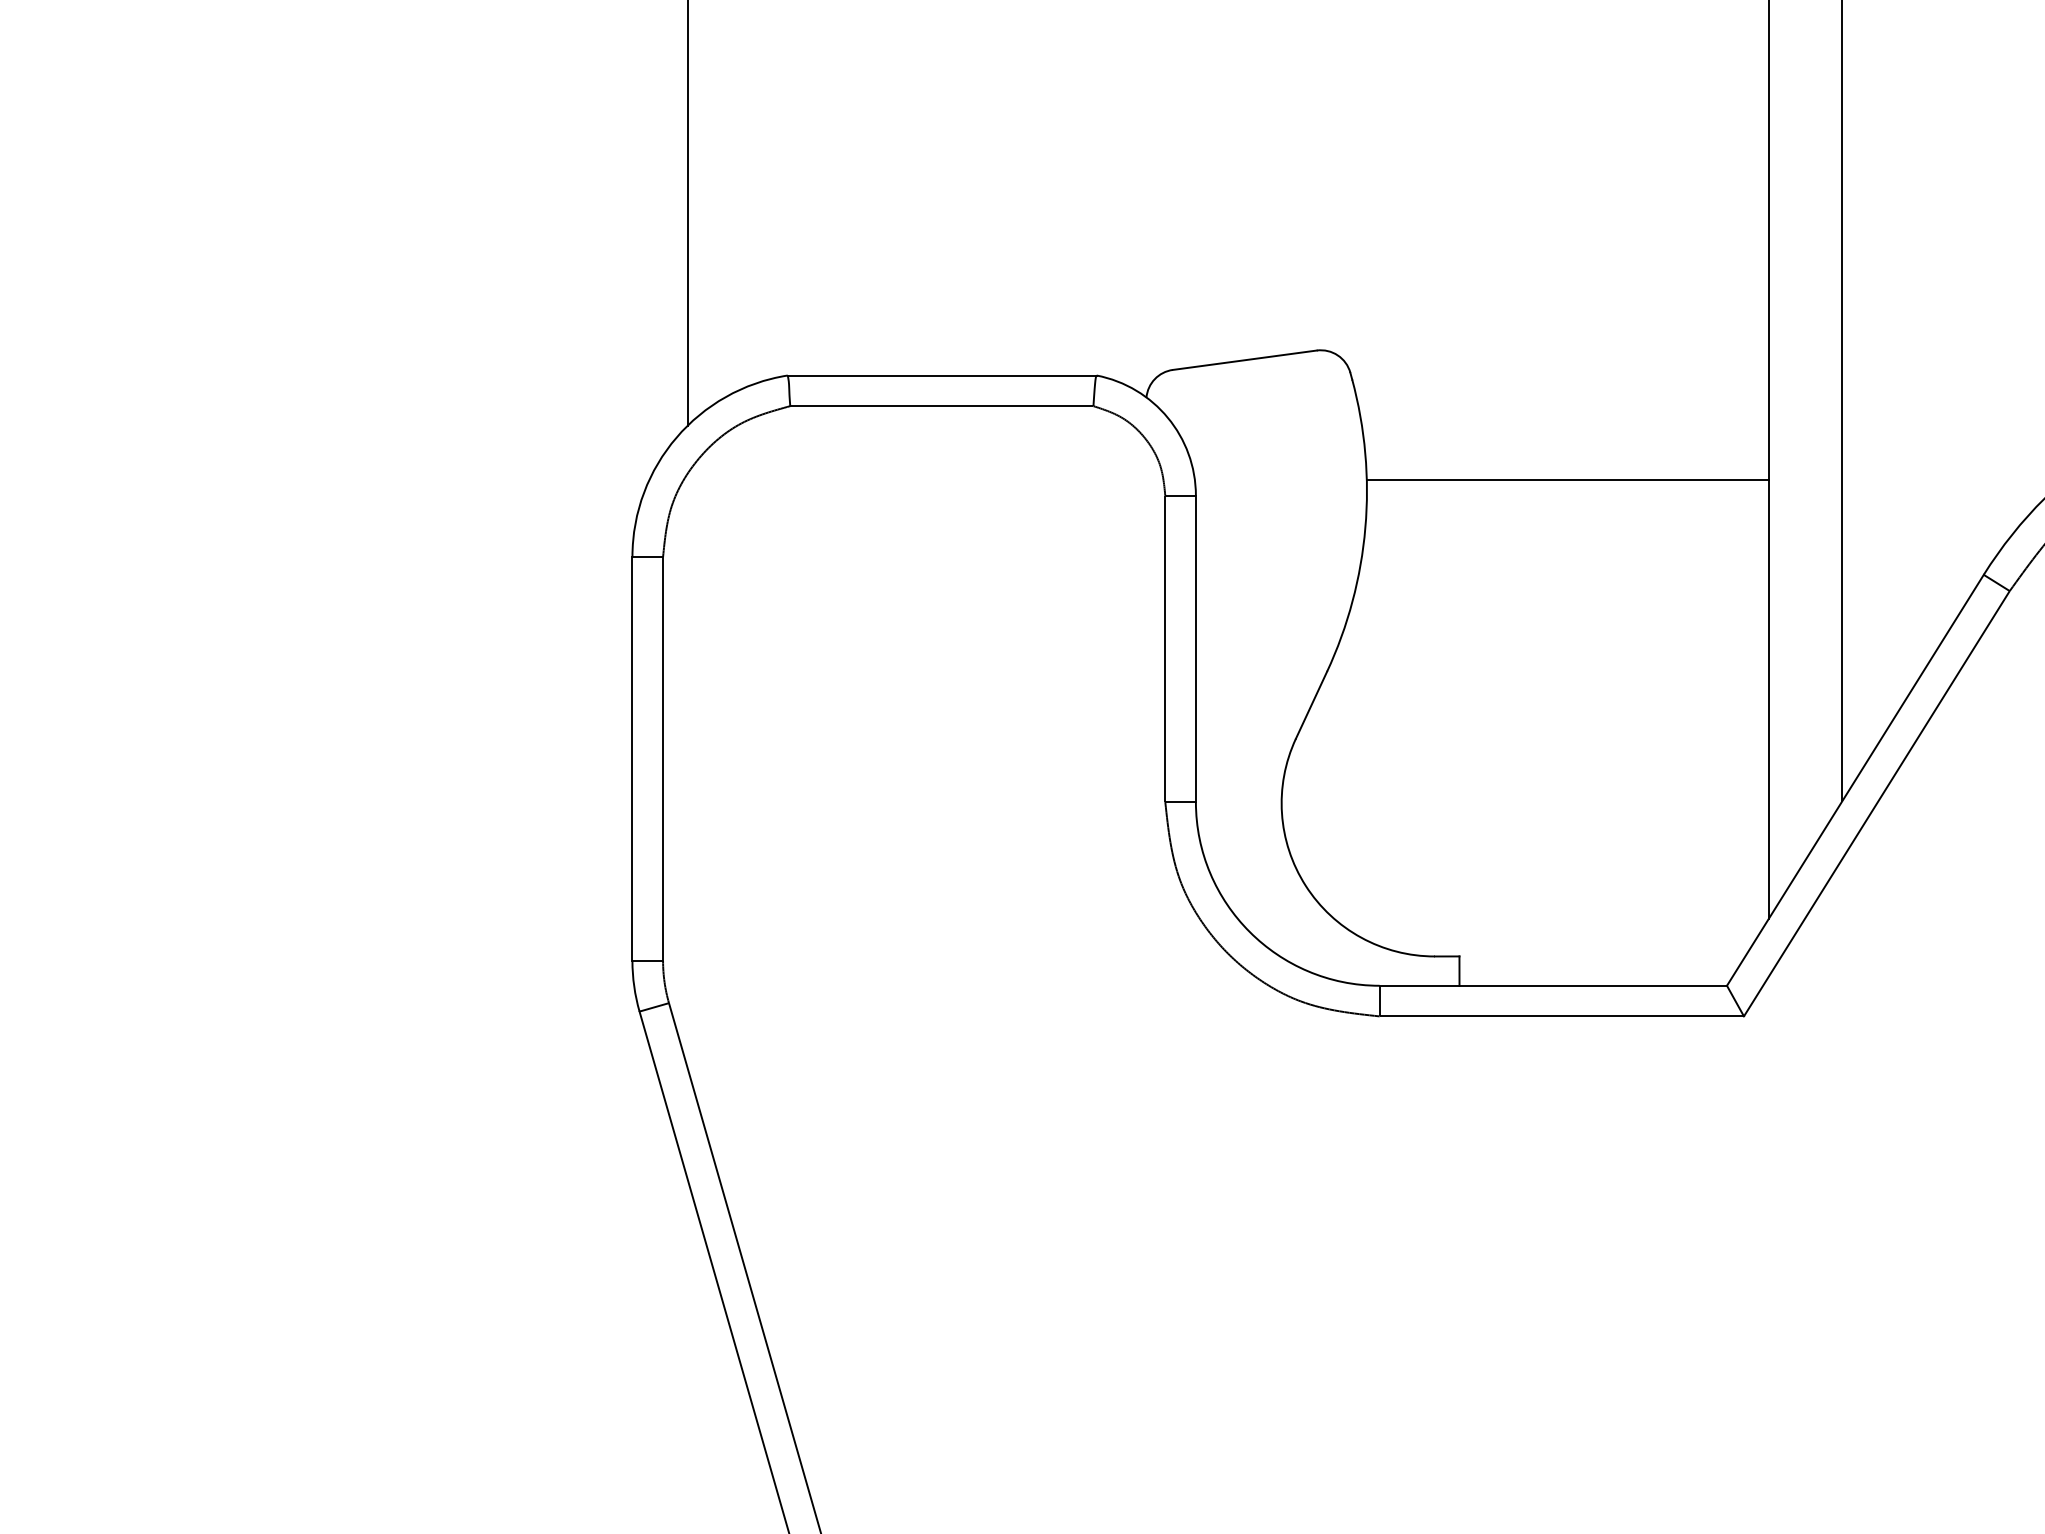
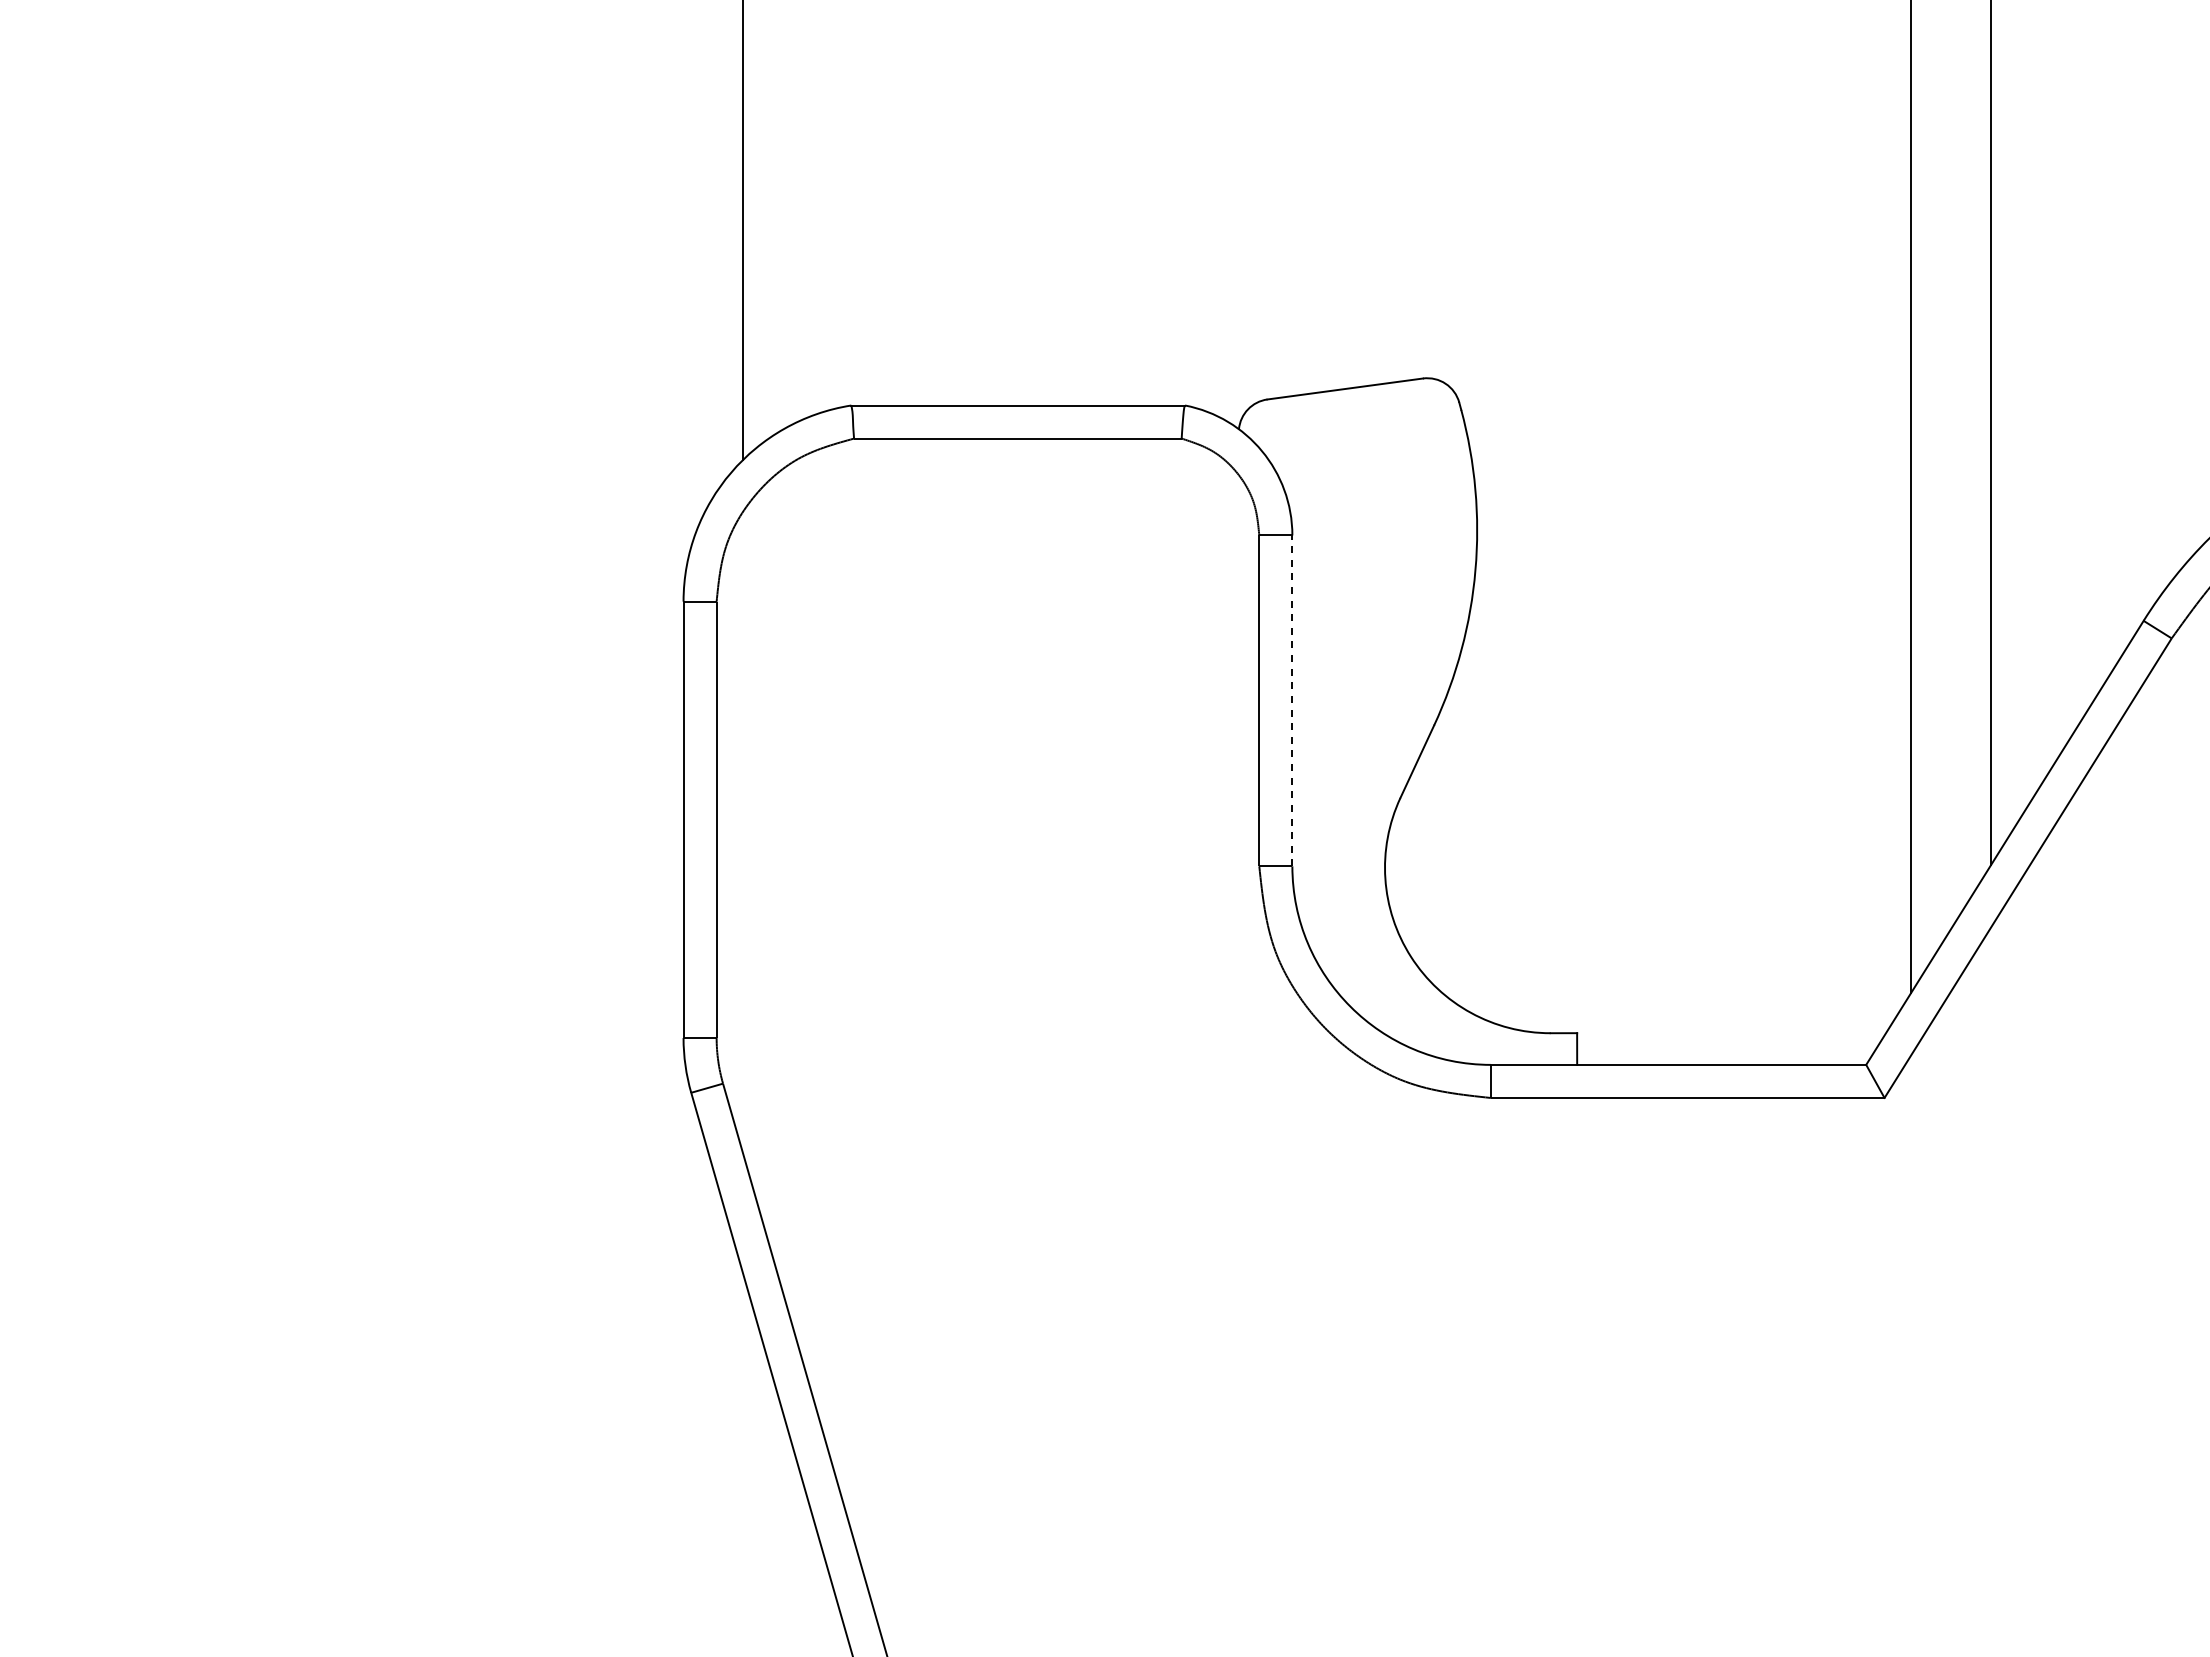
line: (1568, 480) -> (1694, 518), removed
line: (1196, 648) -> (1292, 700), solid -> dashed

